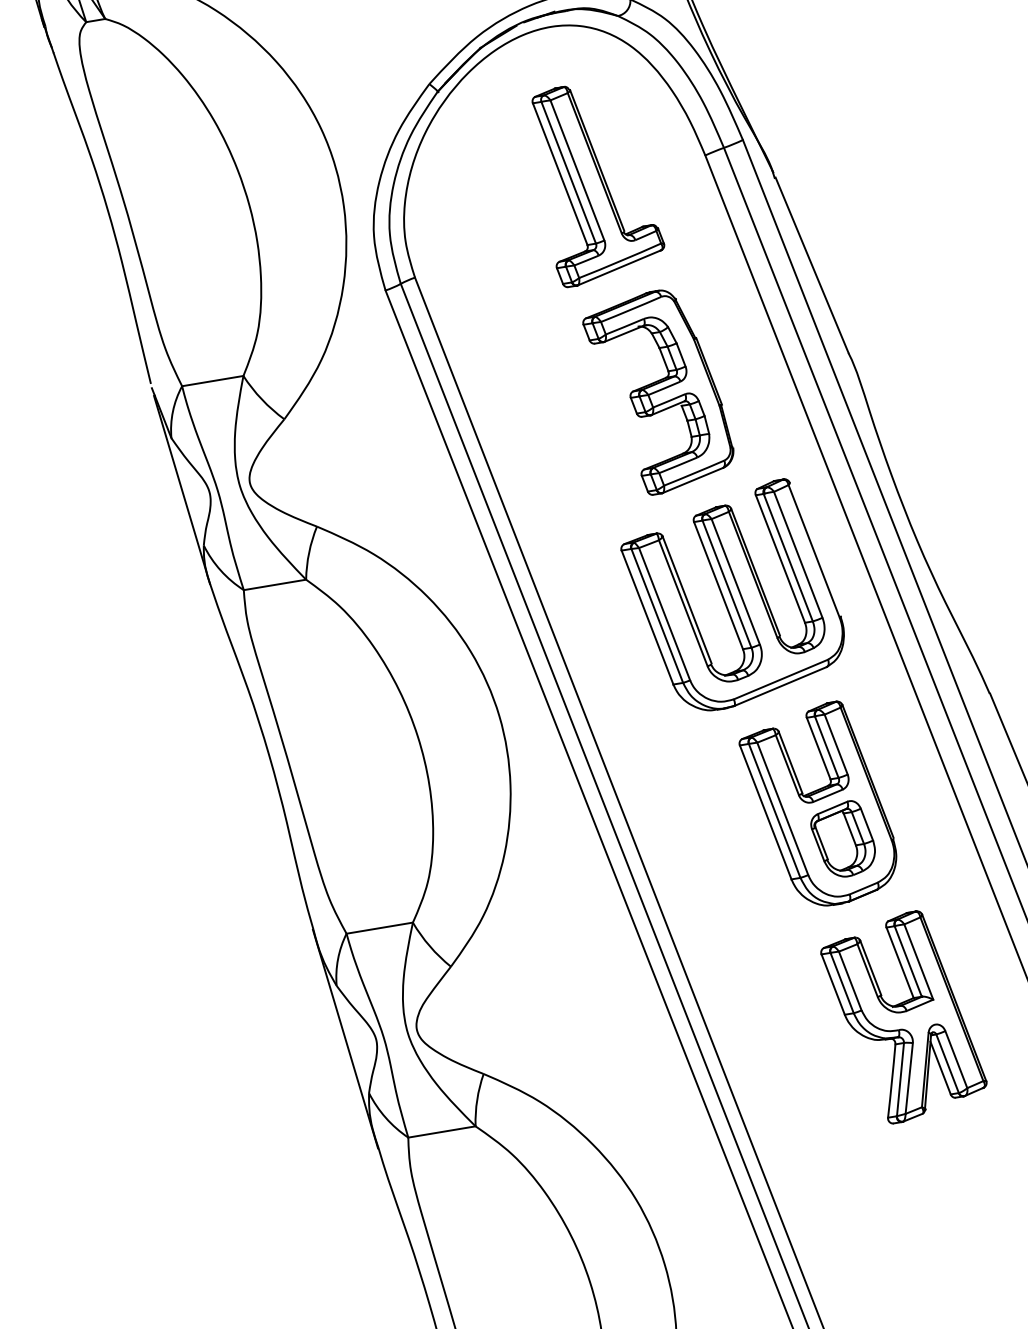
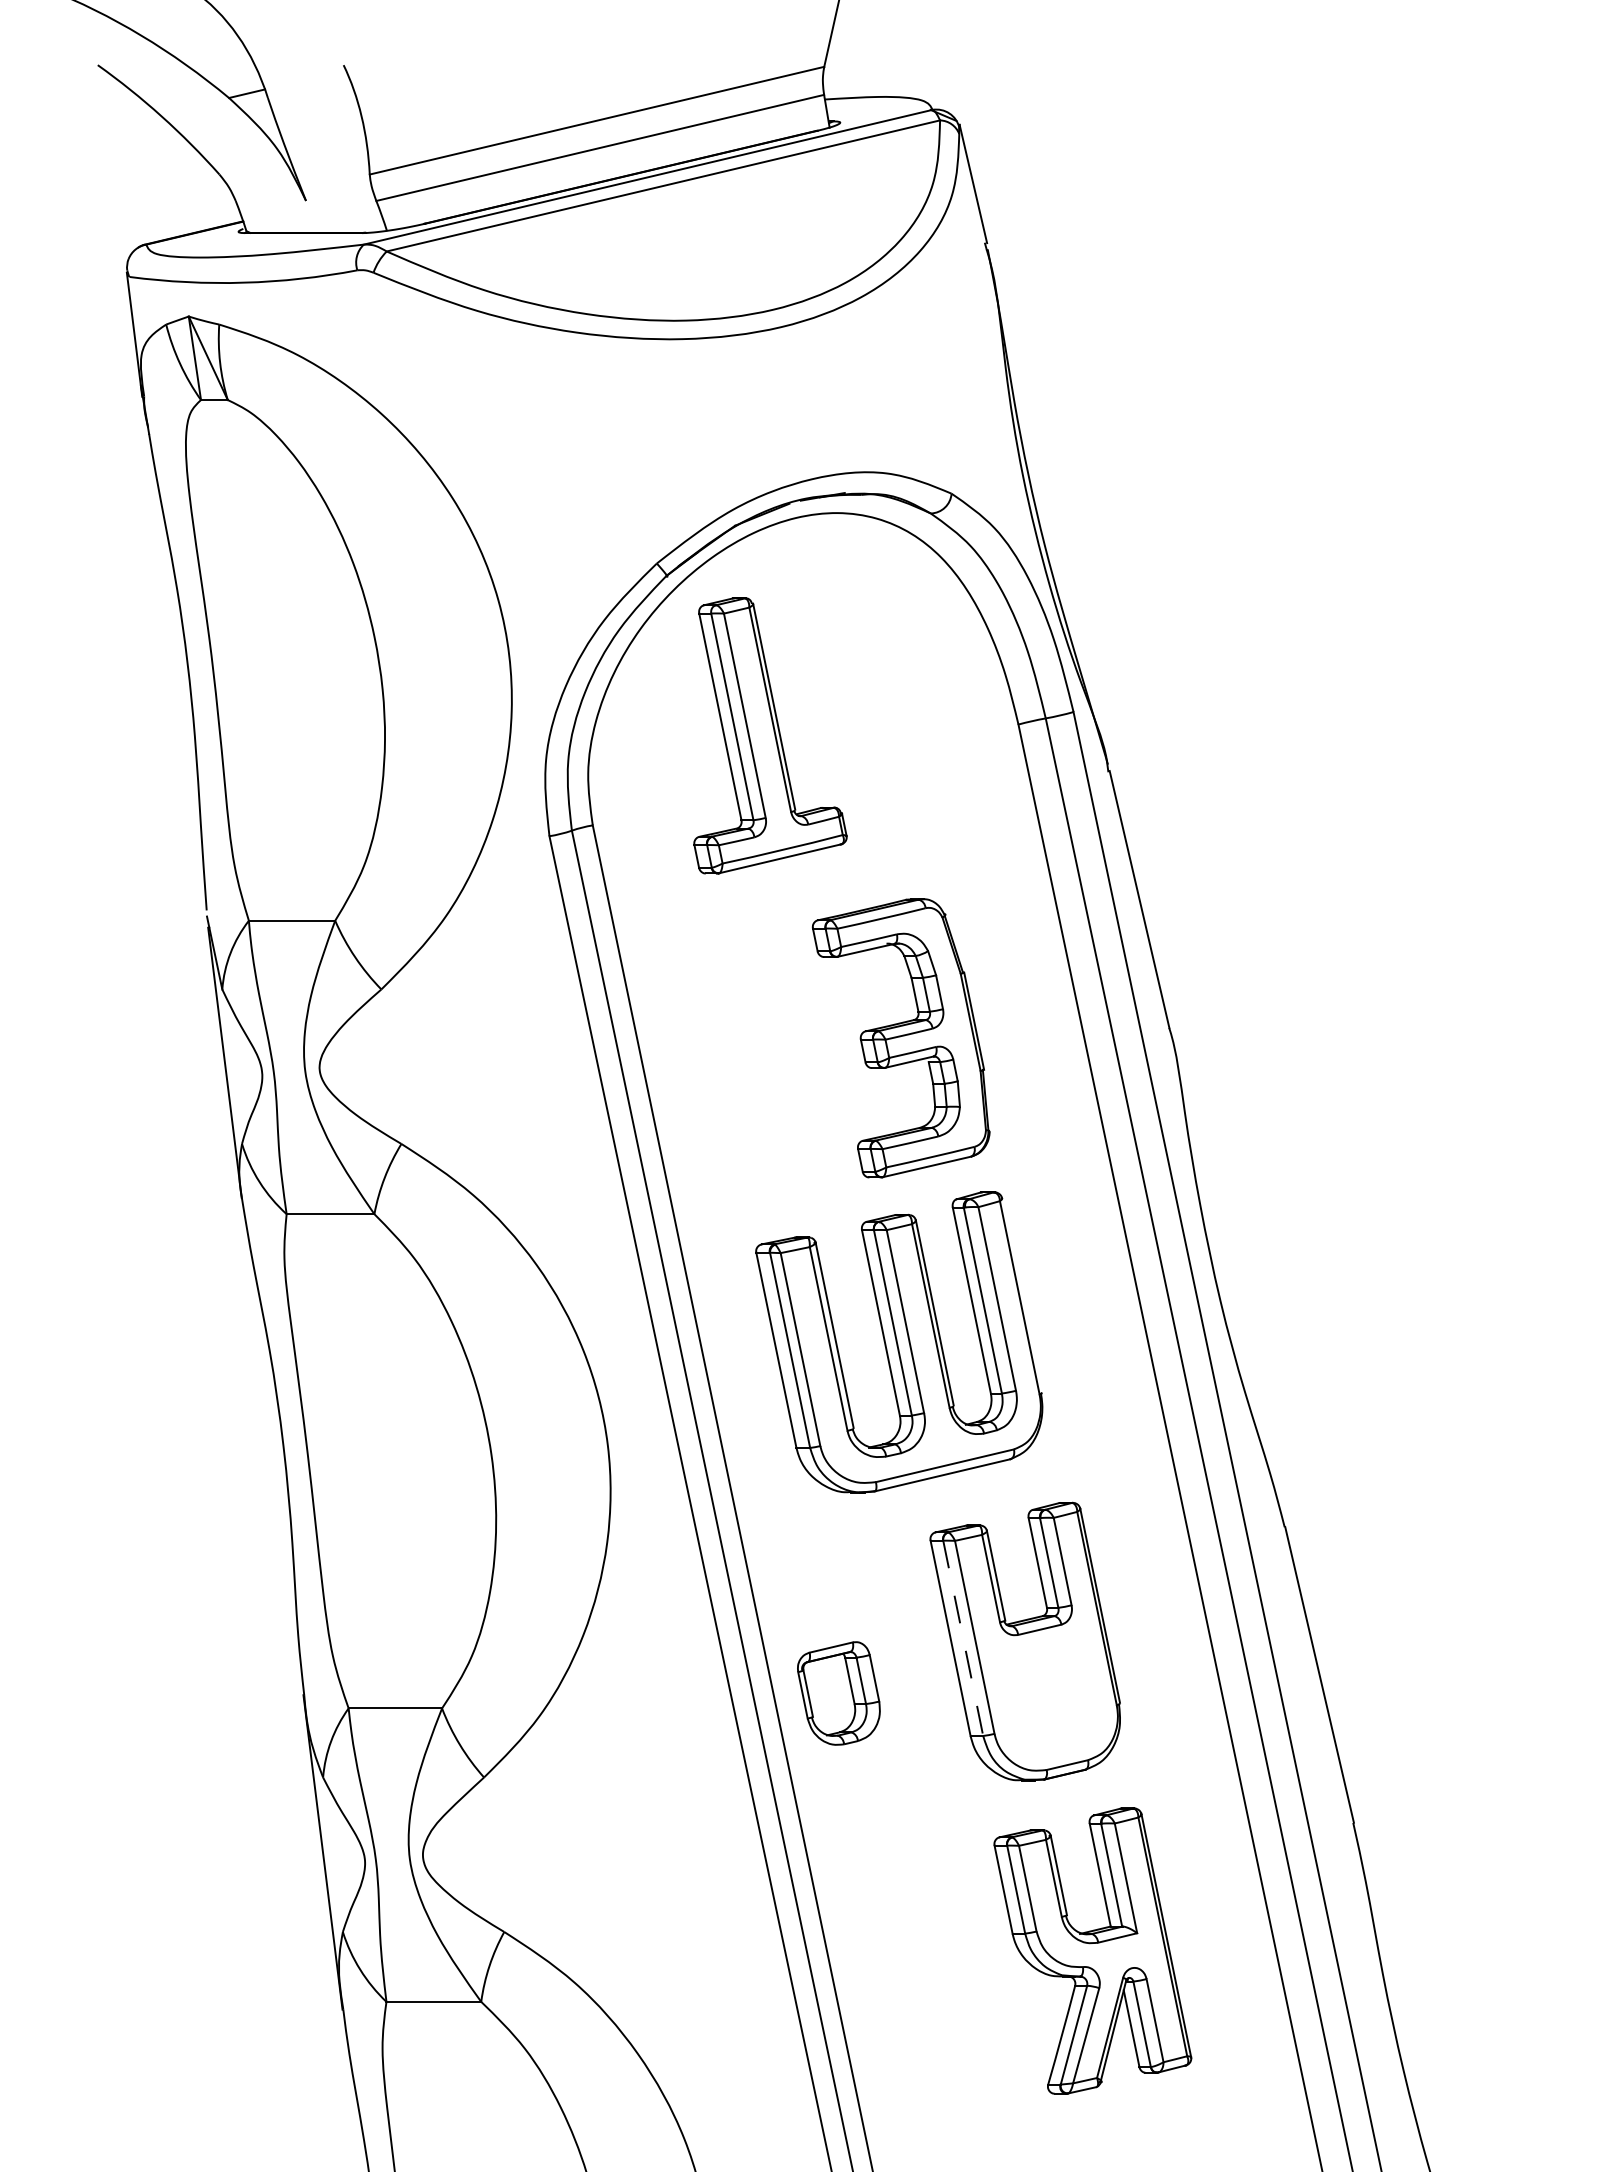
part: (597, 181) -> (770, 735), moved
part: (734, 597) -> (899, 1342), moved
line: (774, 811) -> (963, 1638), solid -> dashed
part: (843, 839) -> (838, 1693), moved

